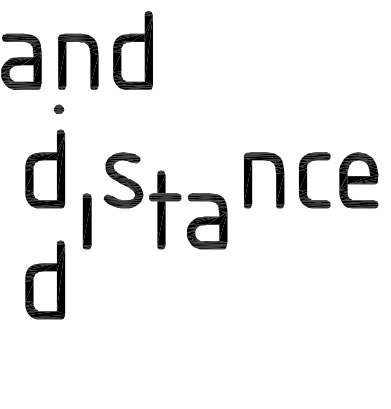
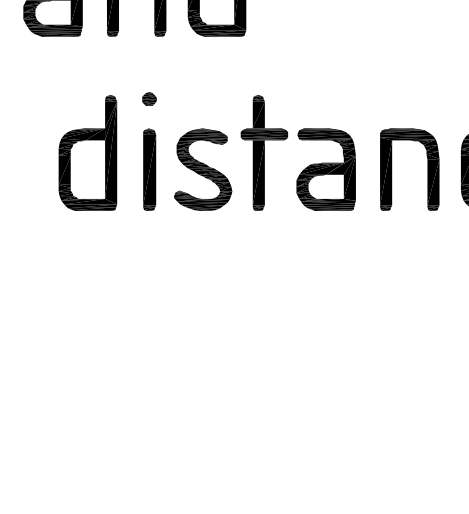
part: (59, 108) -> (150, 97), moved
part: (190, 201) -> (301, 140), moved
part: (86, 221) -> (148, 170), moved
part: (45, 279) -> (88, 315), removed

